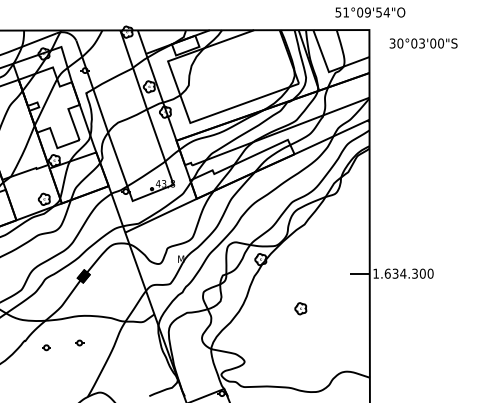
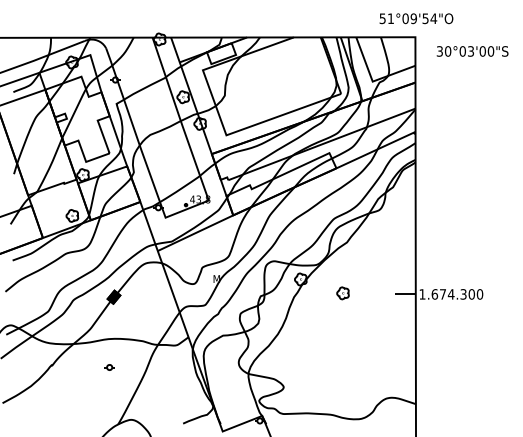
text: (396, 273) -> (443, 294), 1.634.300 -> 1.674.300
part: (300, 308) -> (342, 293), moved
part: (46, 347) -> (74, 372), removed

